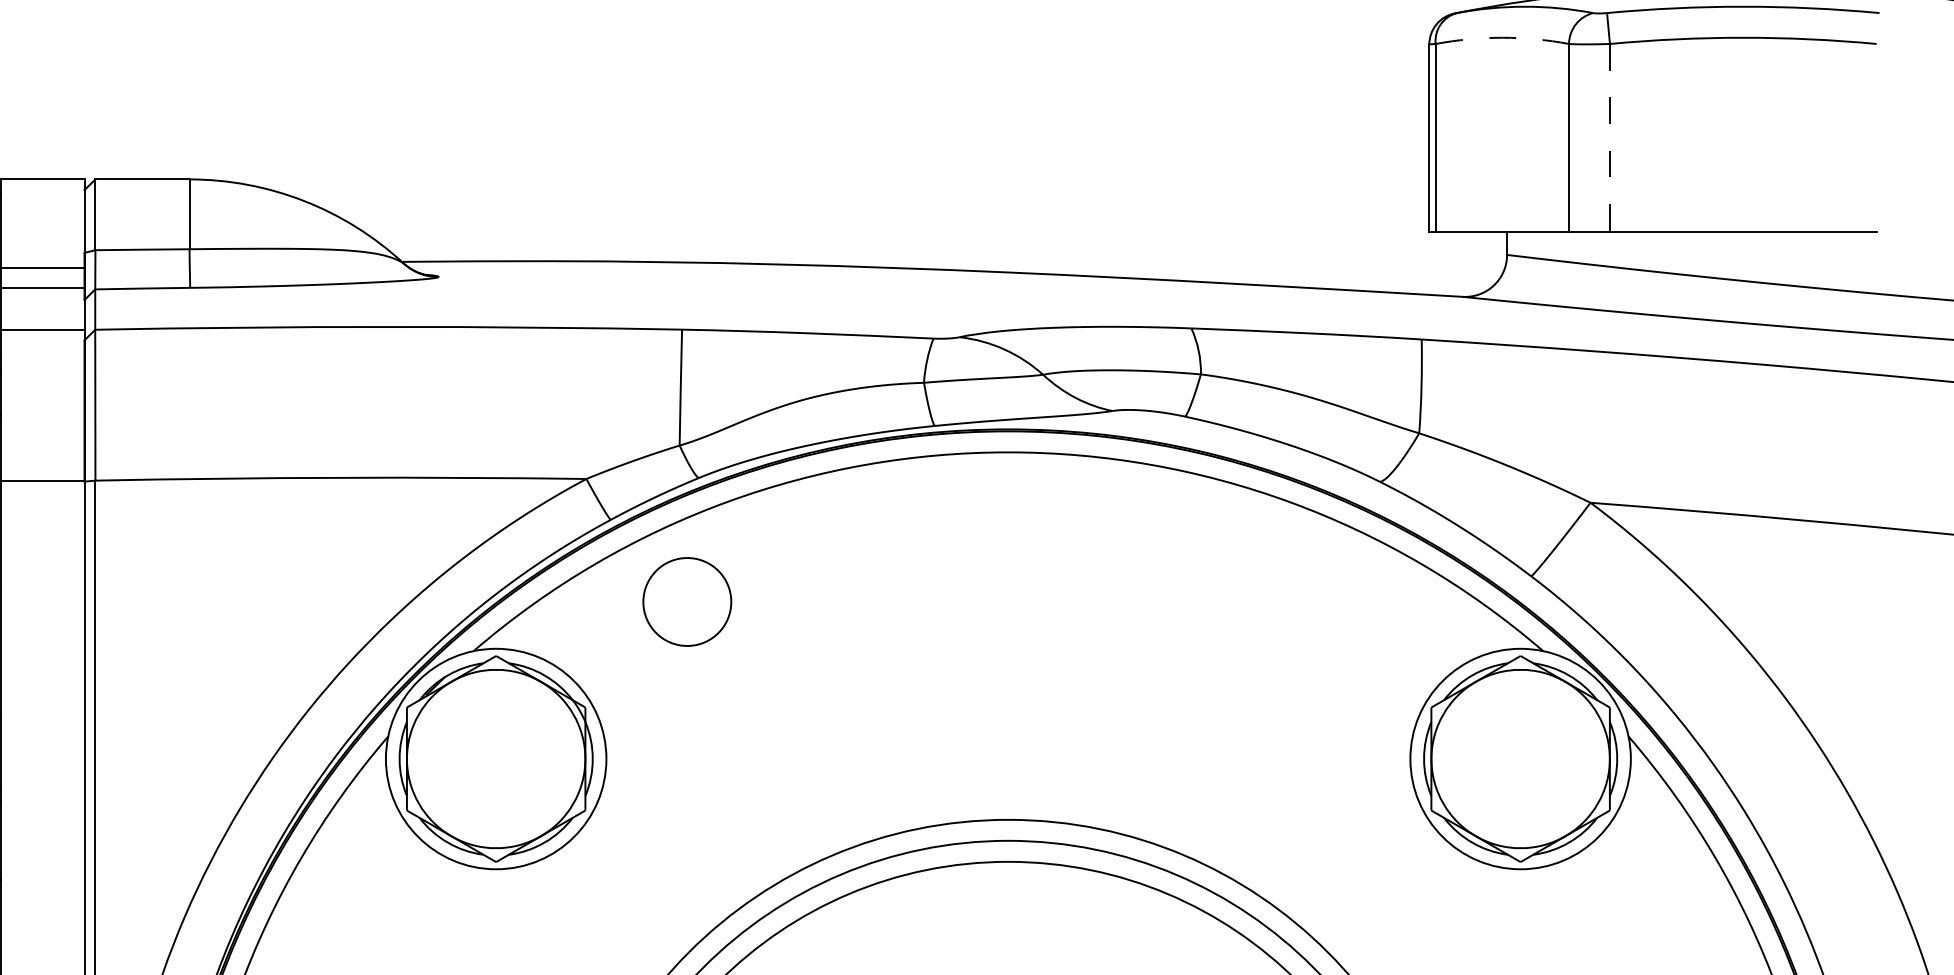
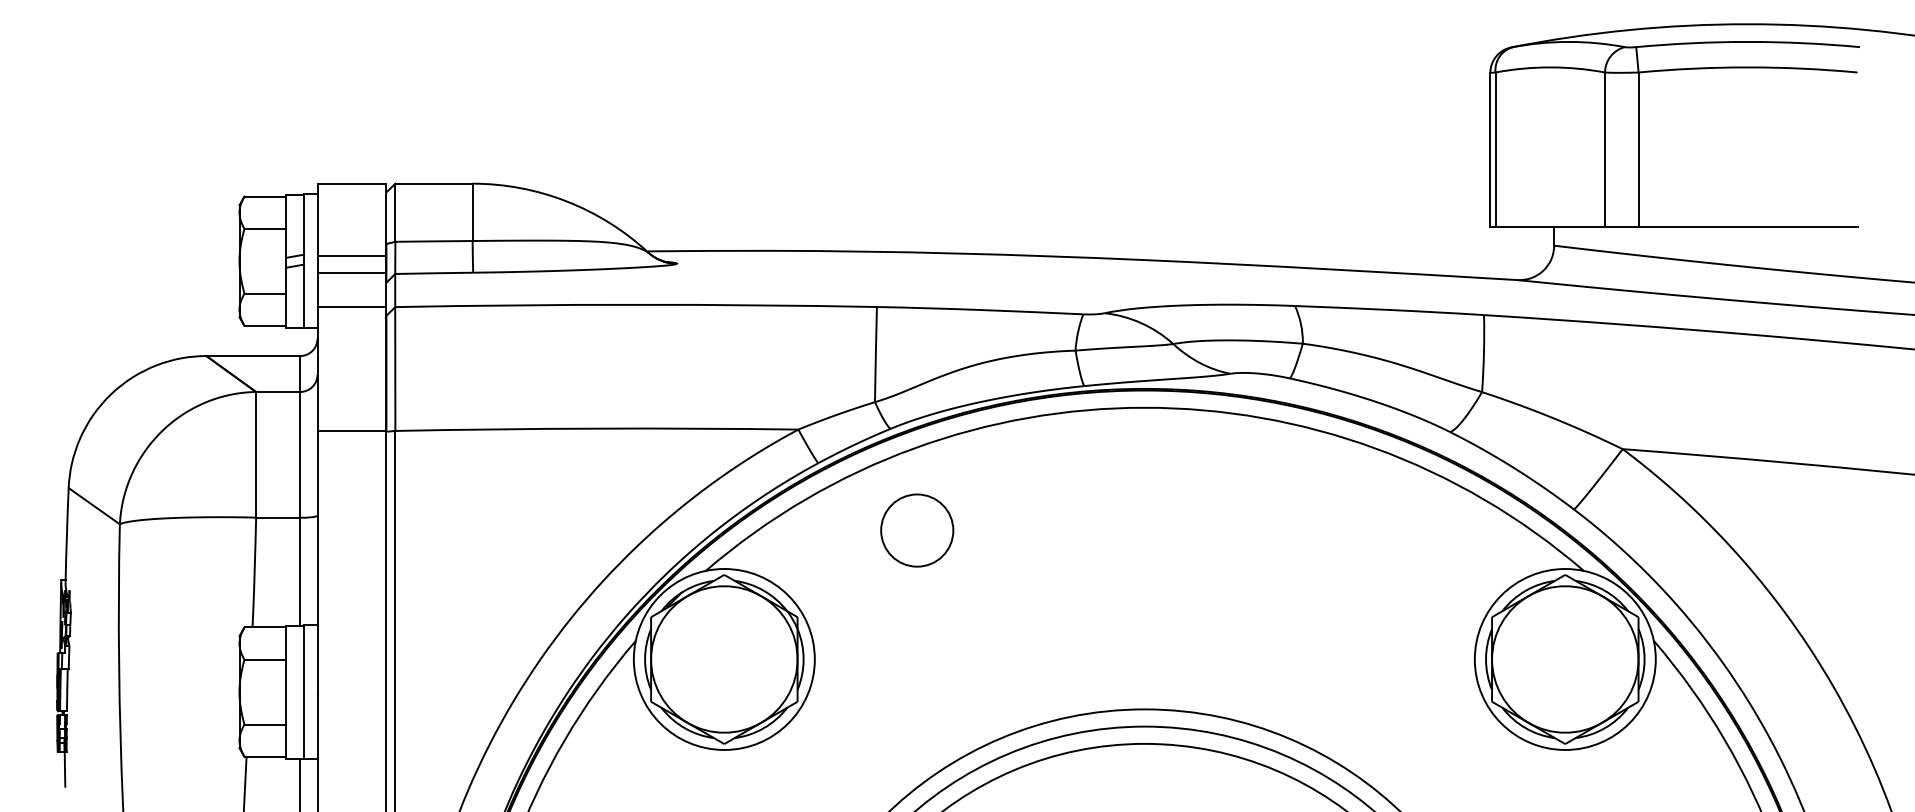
arc: (1502, 37) -> (1550, 67), dashed -> solid
line: (1609, 138) -> (1638, 150), dashed -> solid
circle: (687, 601) -> (917, 530), moved

